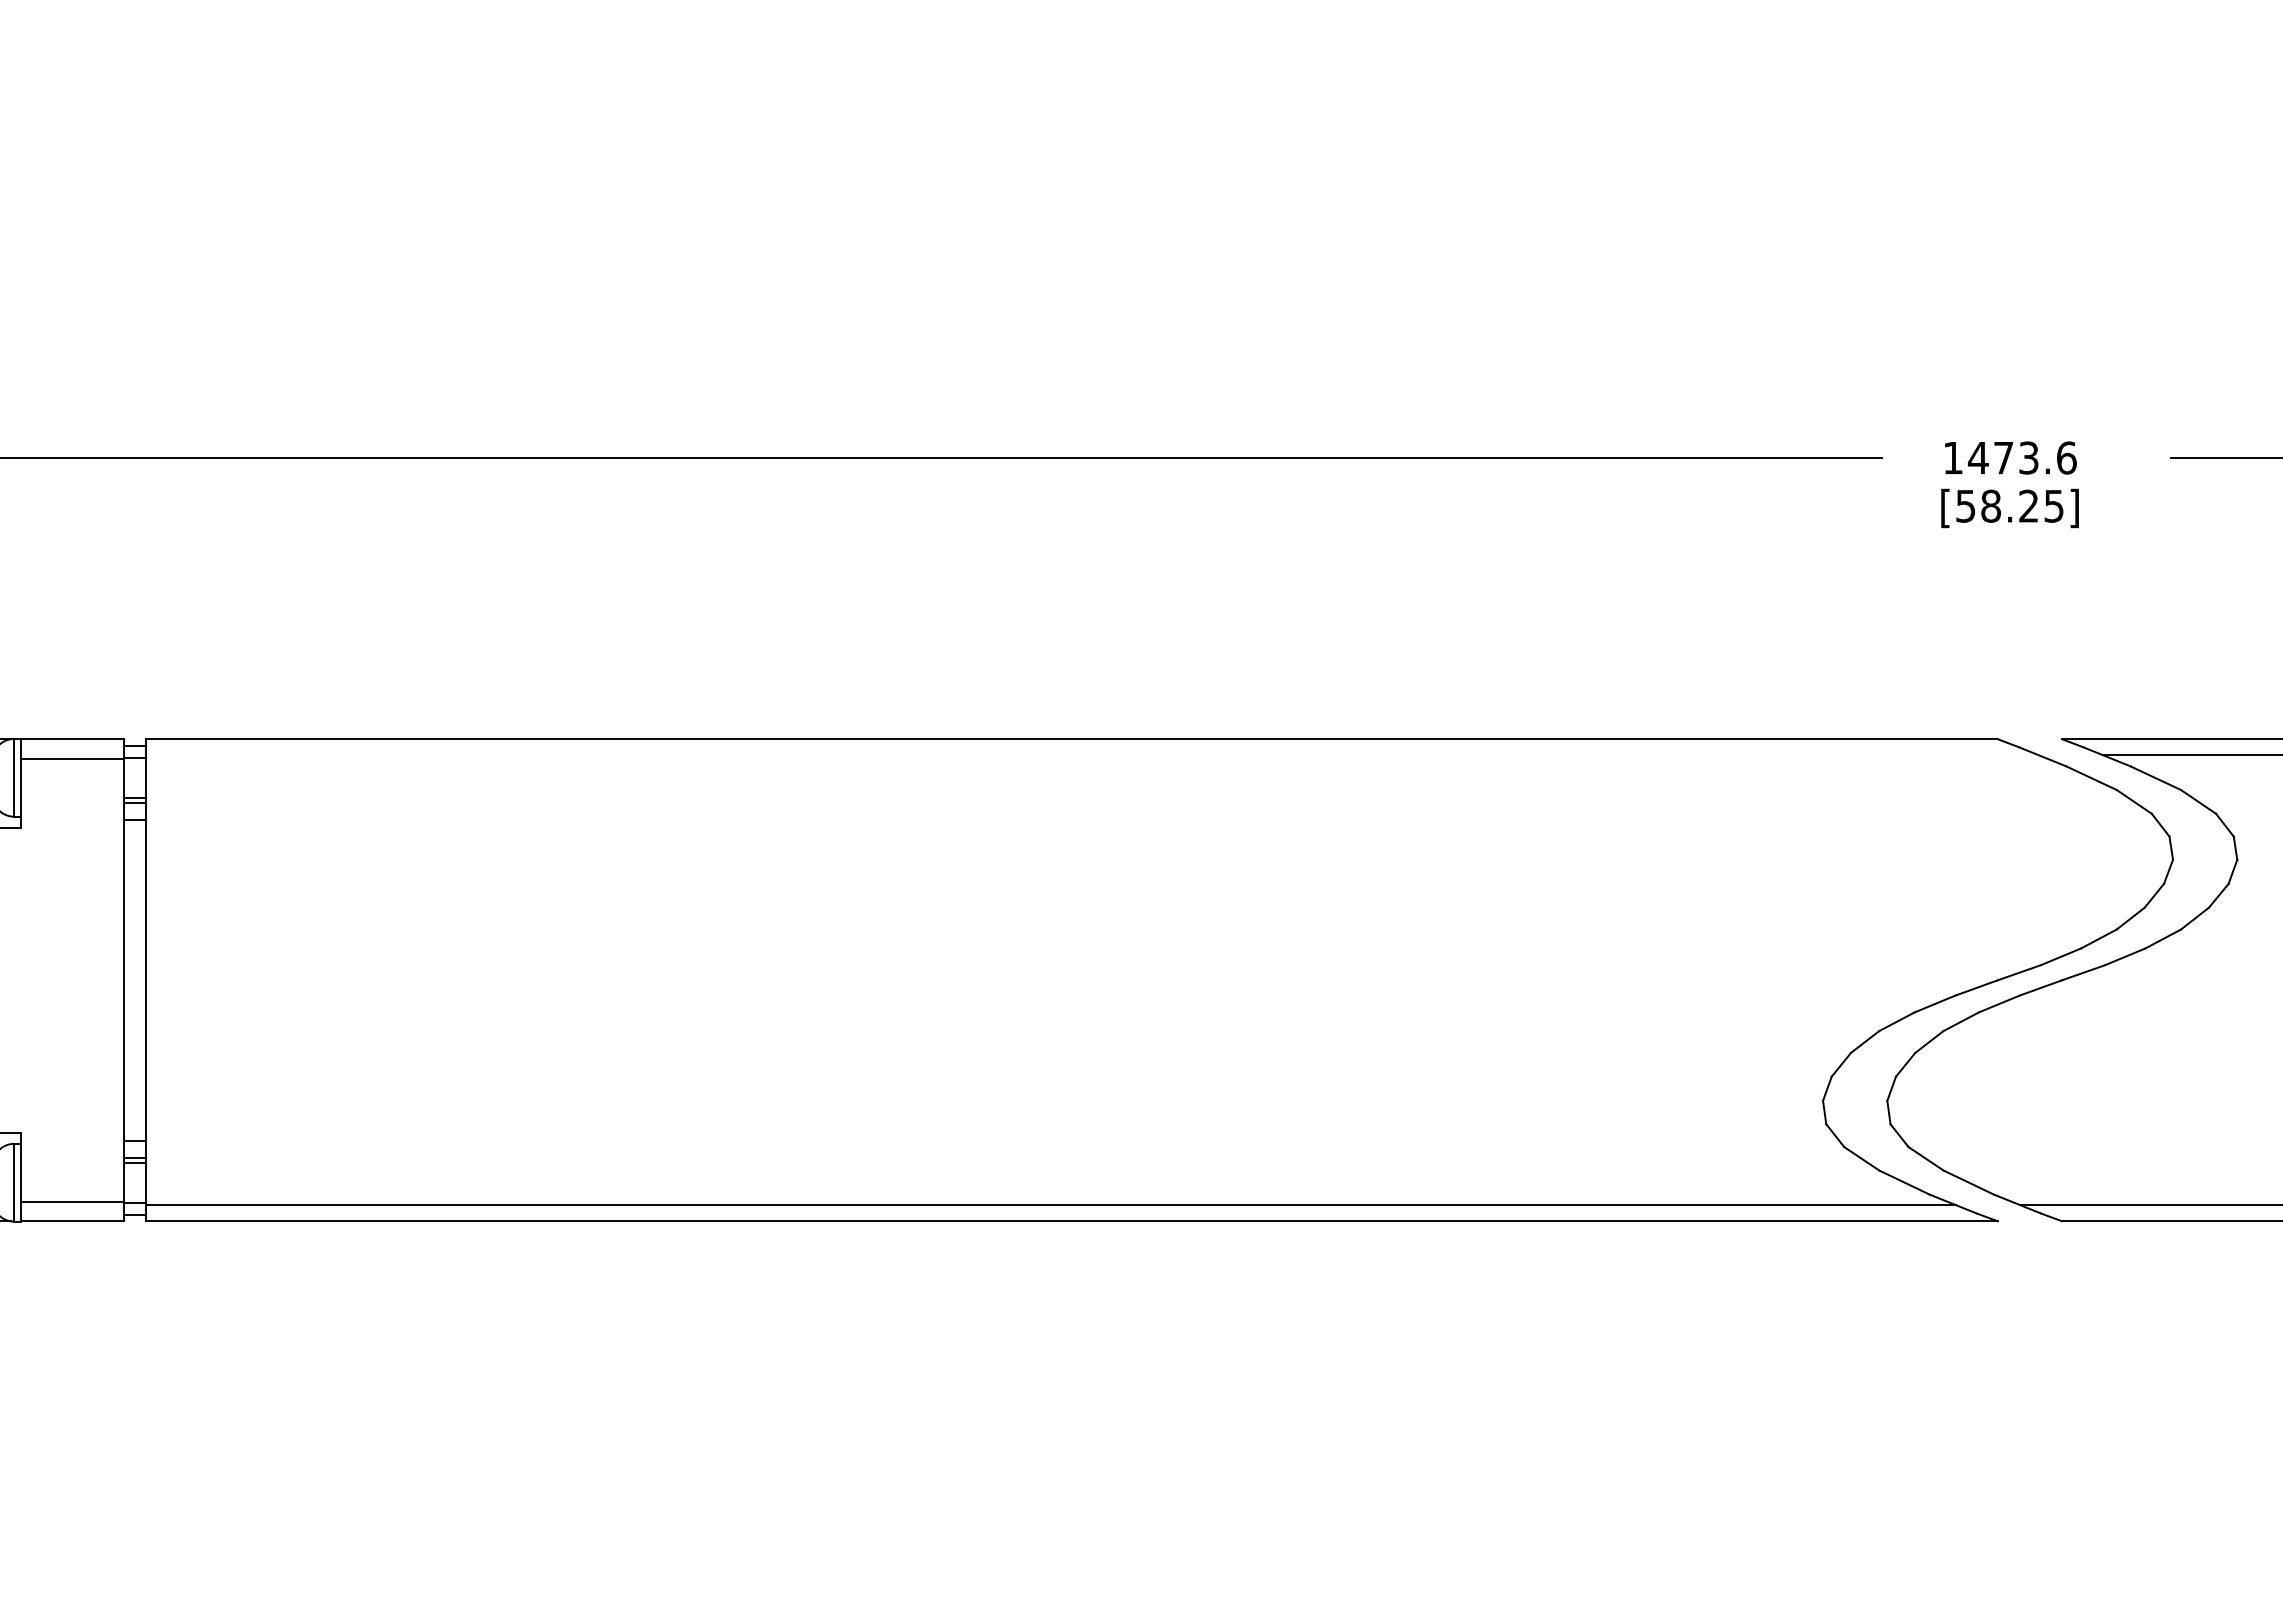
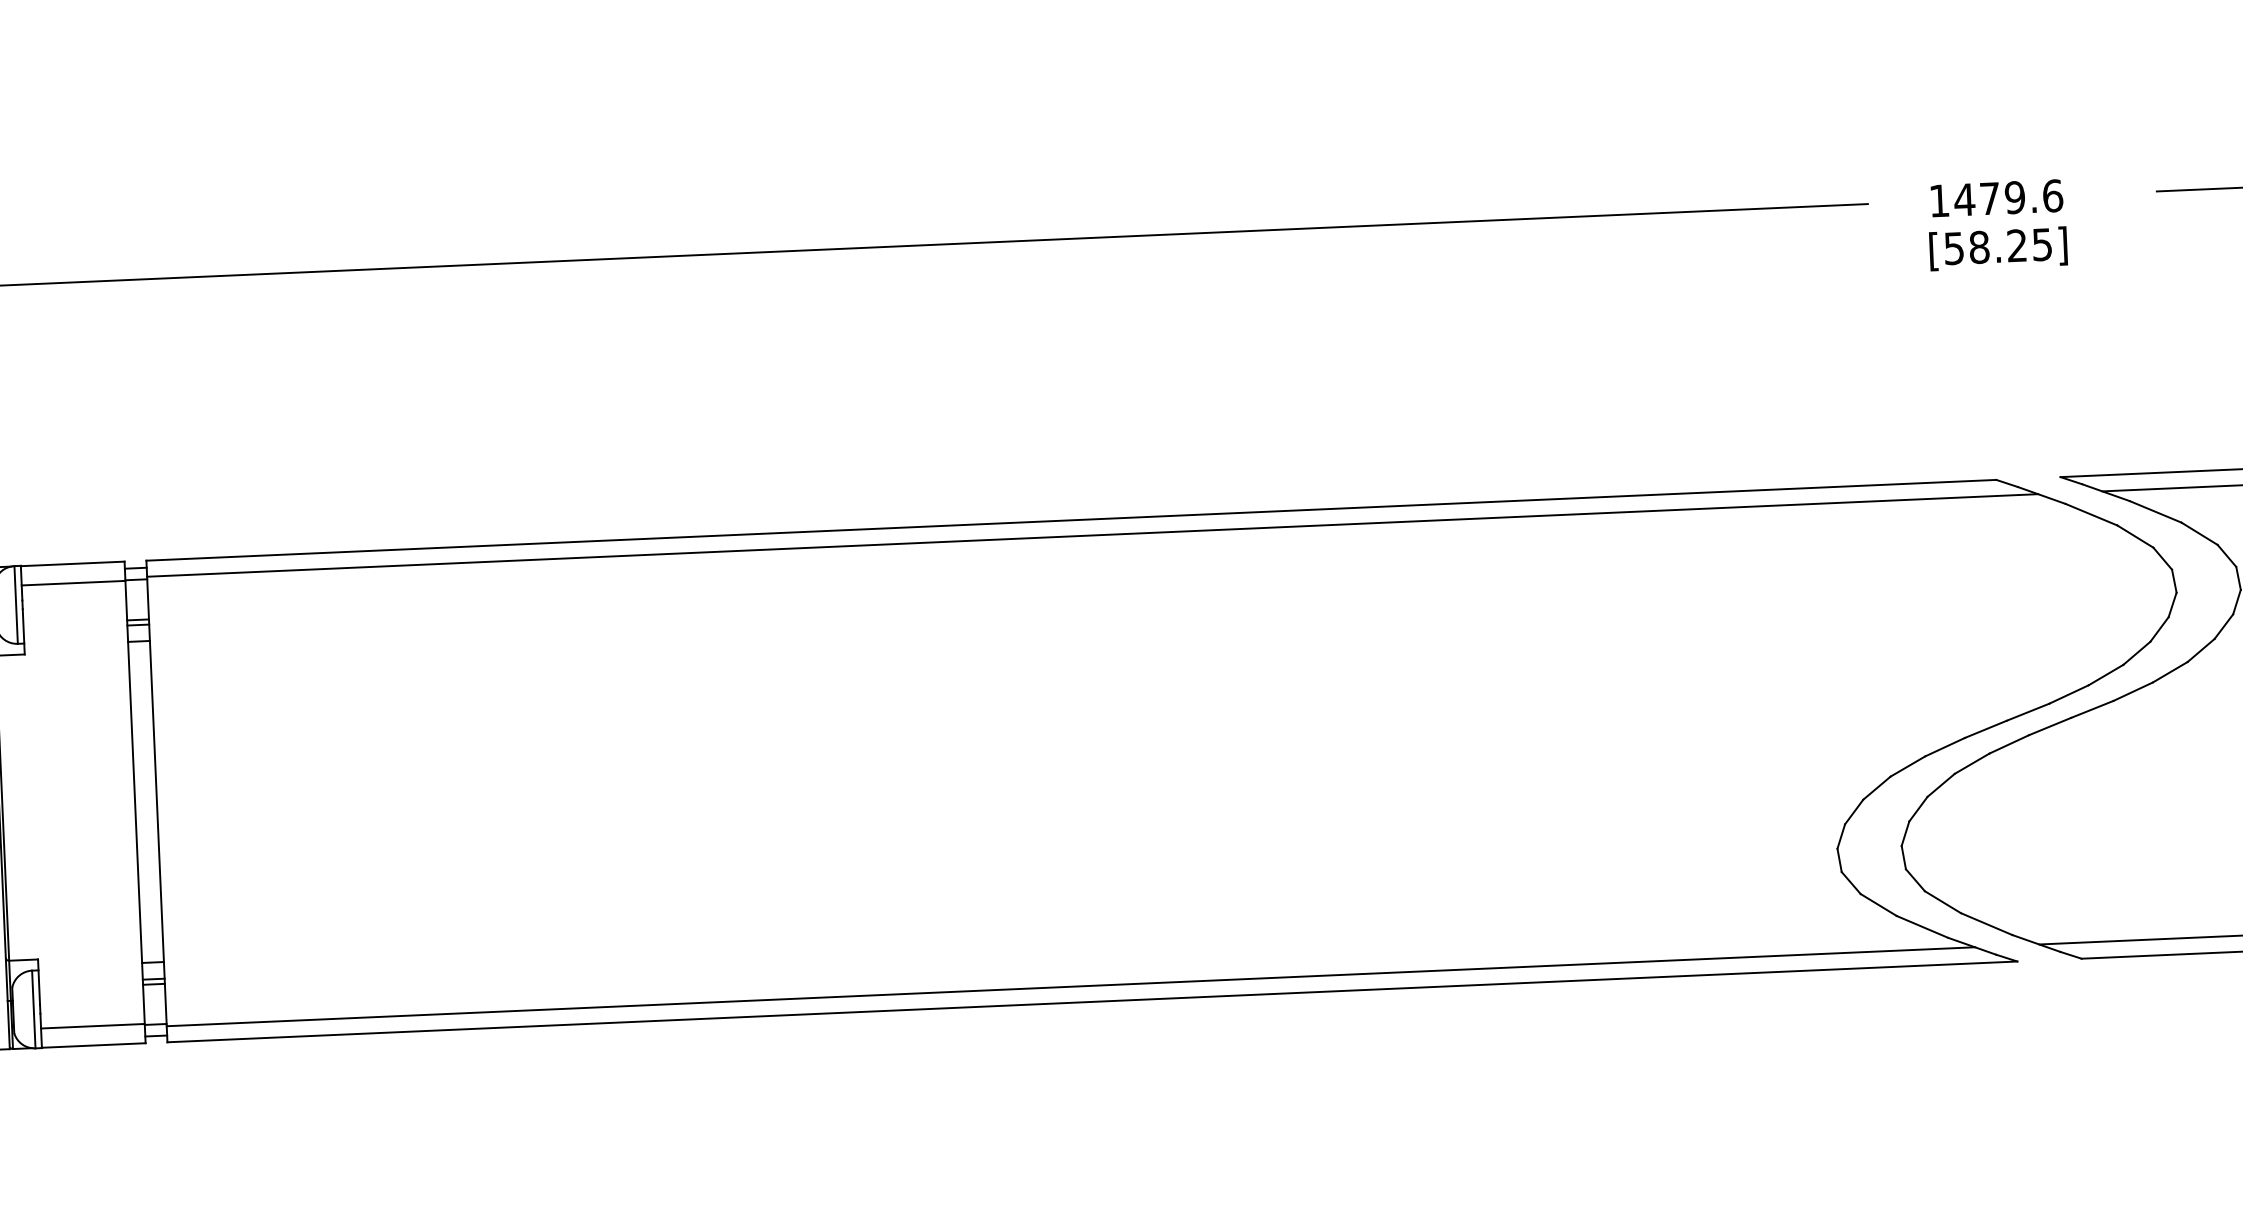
text: (2028, 457) -> (2014, 197), 1473.6 -> 1479.6
line: (1092, 755) -> (1092, 535), added

